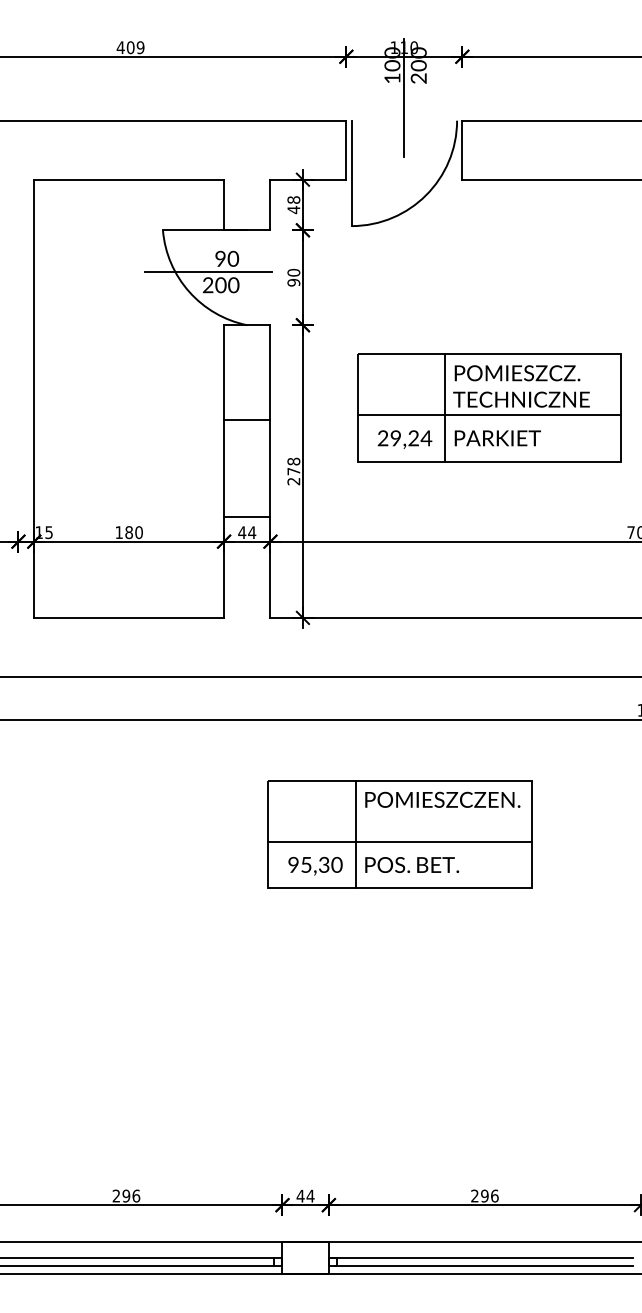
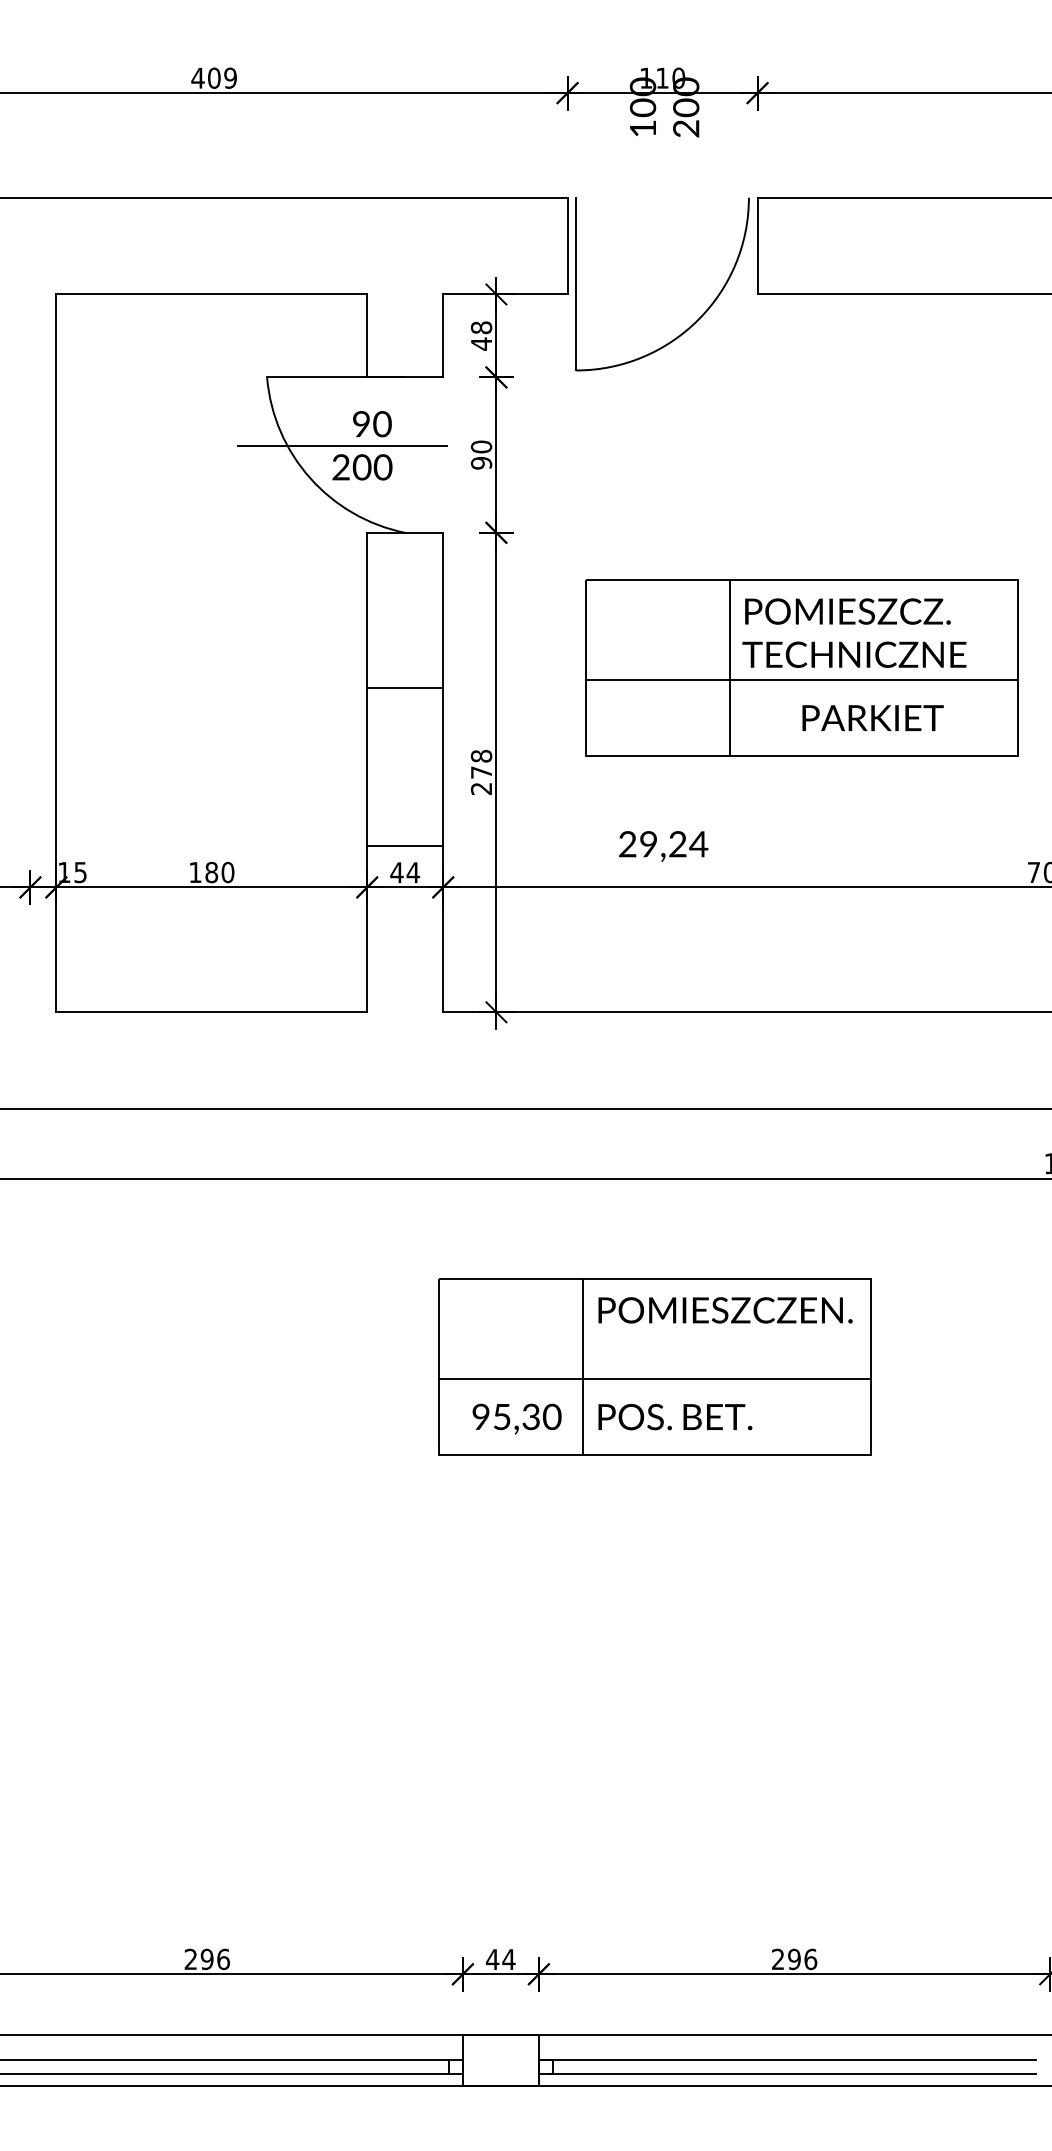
line: (404, 98) -> (662, 161), removed
text: (497, 438) -> (872, 718), moved
text: (404, 439) -> (662, 846), moved

